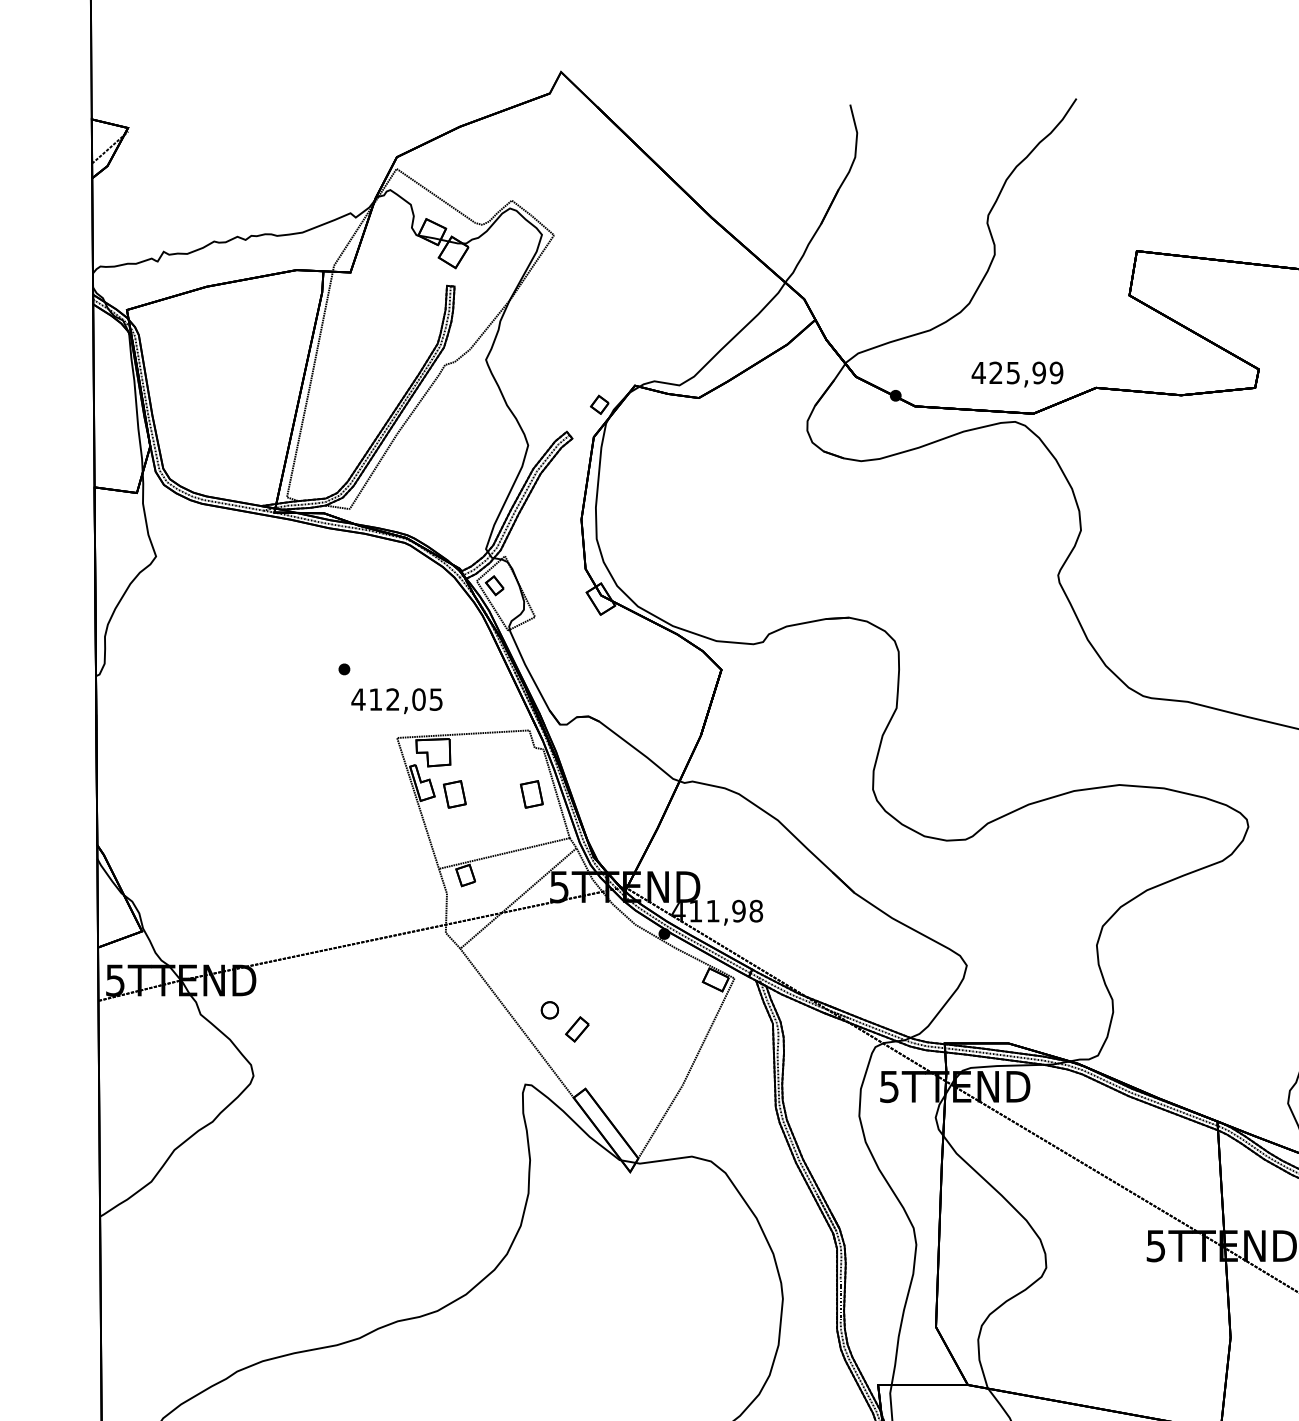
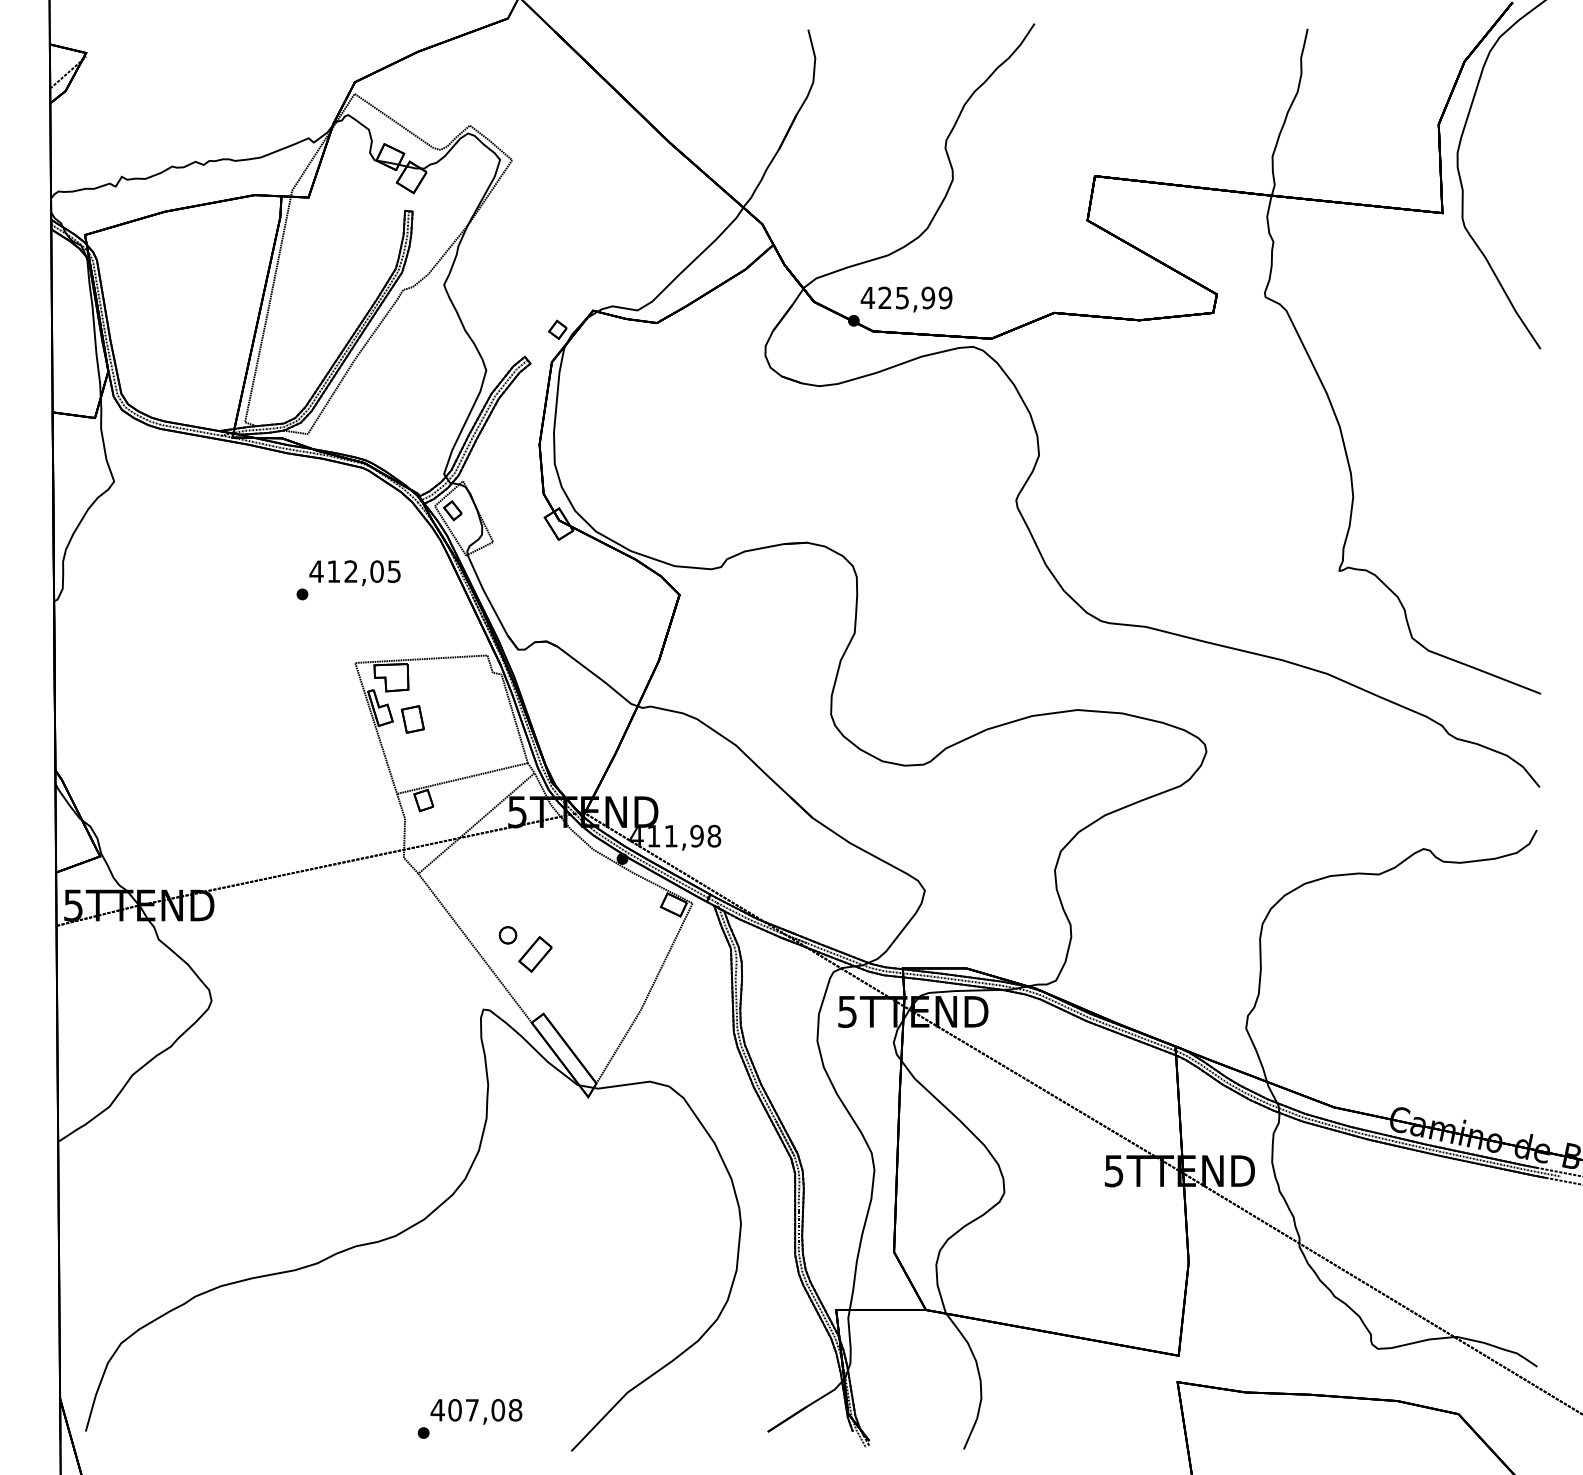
text: (1017, 374) -> (906, 299), moved
text: (396, 701) -> (354, 573), moved
part: (531, 794) -> (489, 719), removed
part: (577, 1029) -> (535, 954), size x1.43

